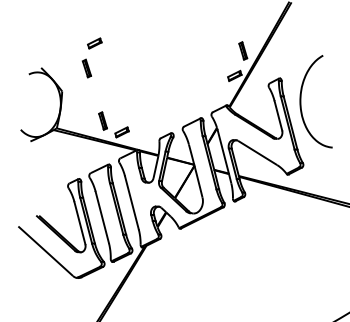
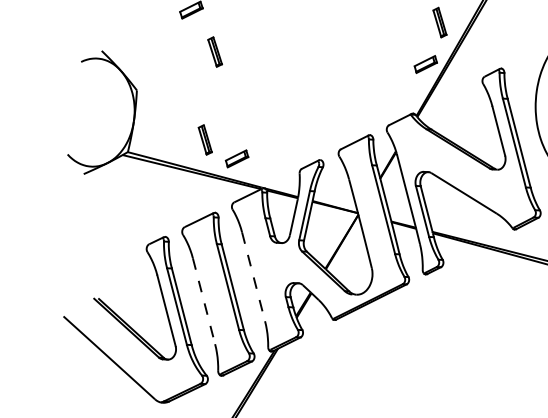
part: (86, 68) -> (214, 51), moved
line: (132, 203) -> (254, 277), solid -> dashed
line: (102, 217) -> (204, 301), solid -> dashed

